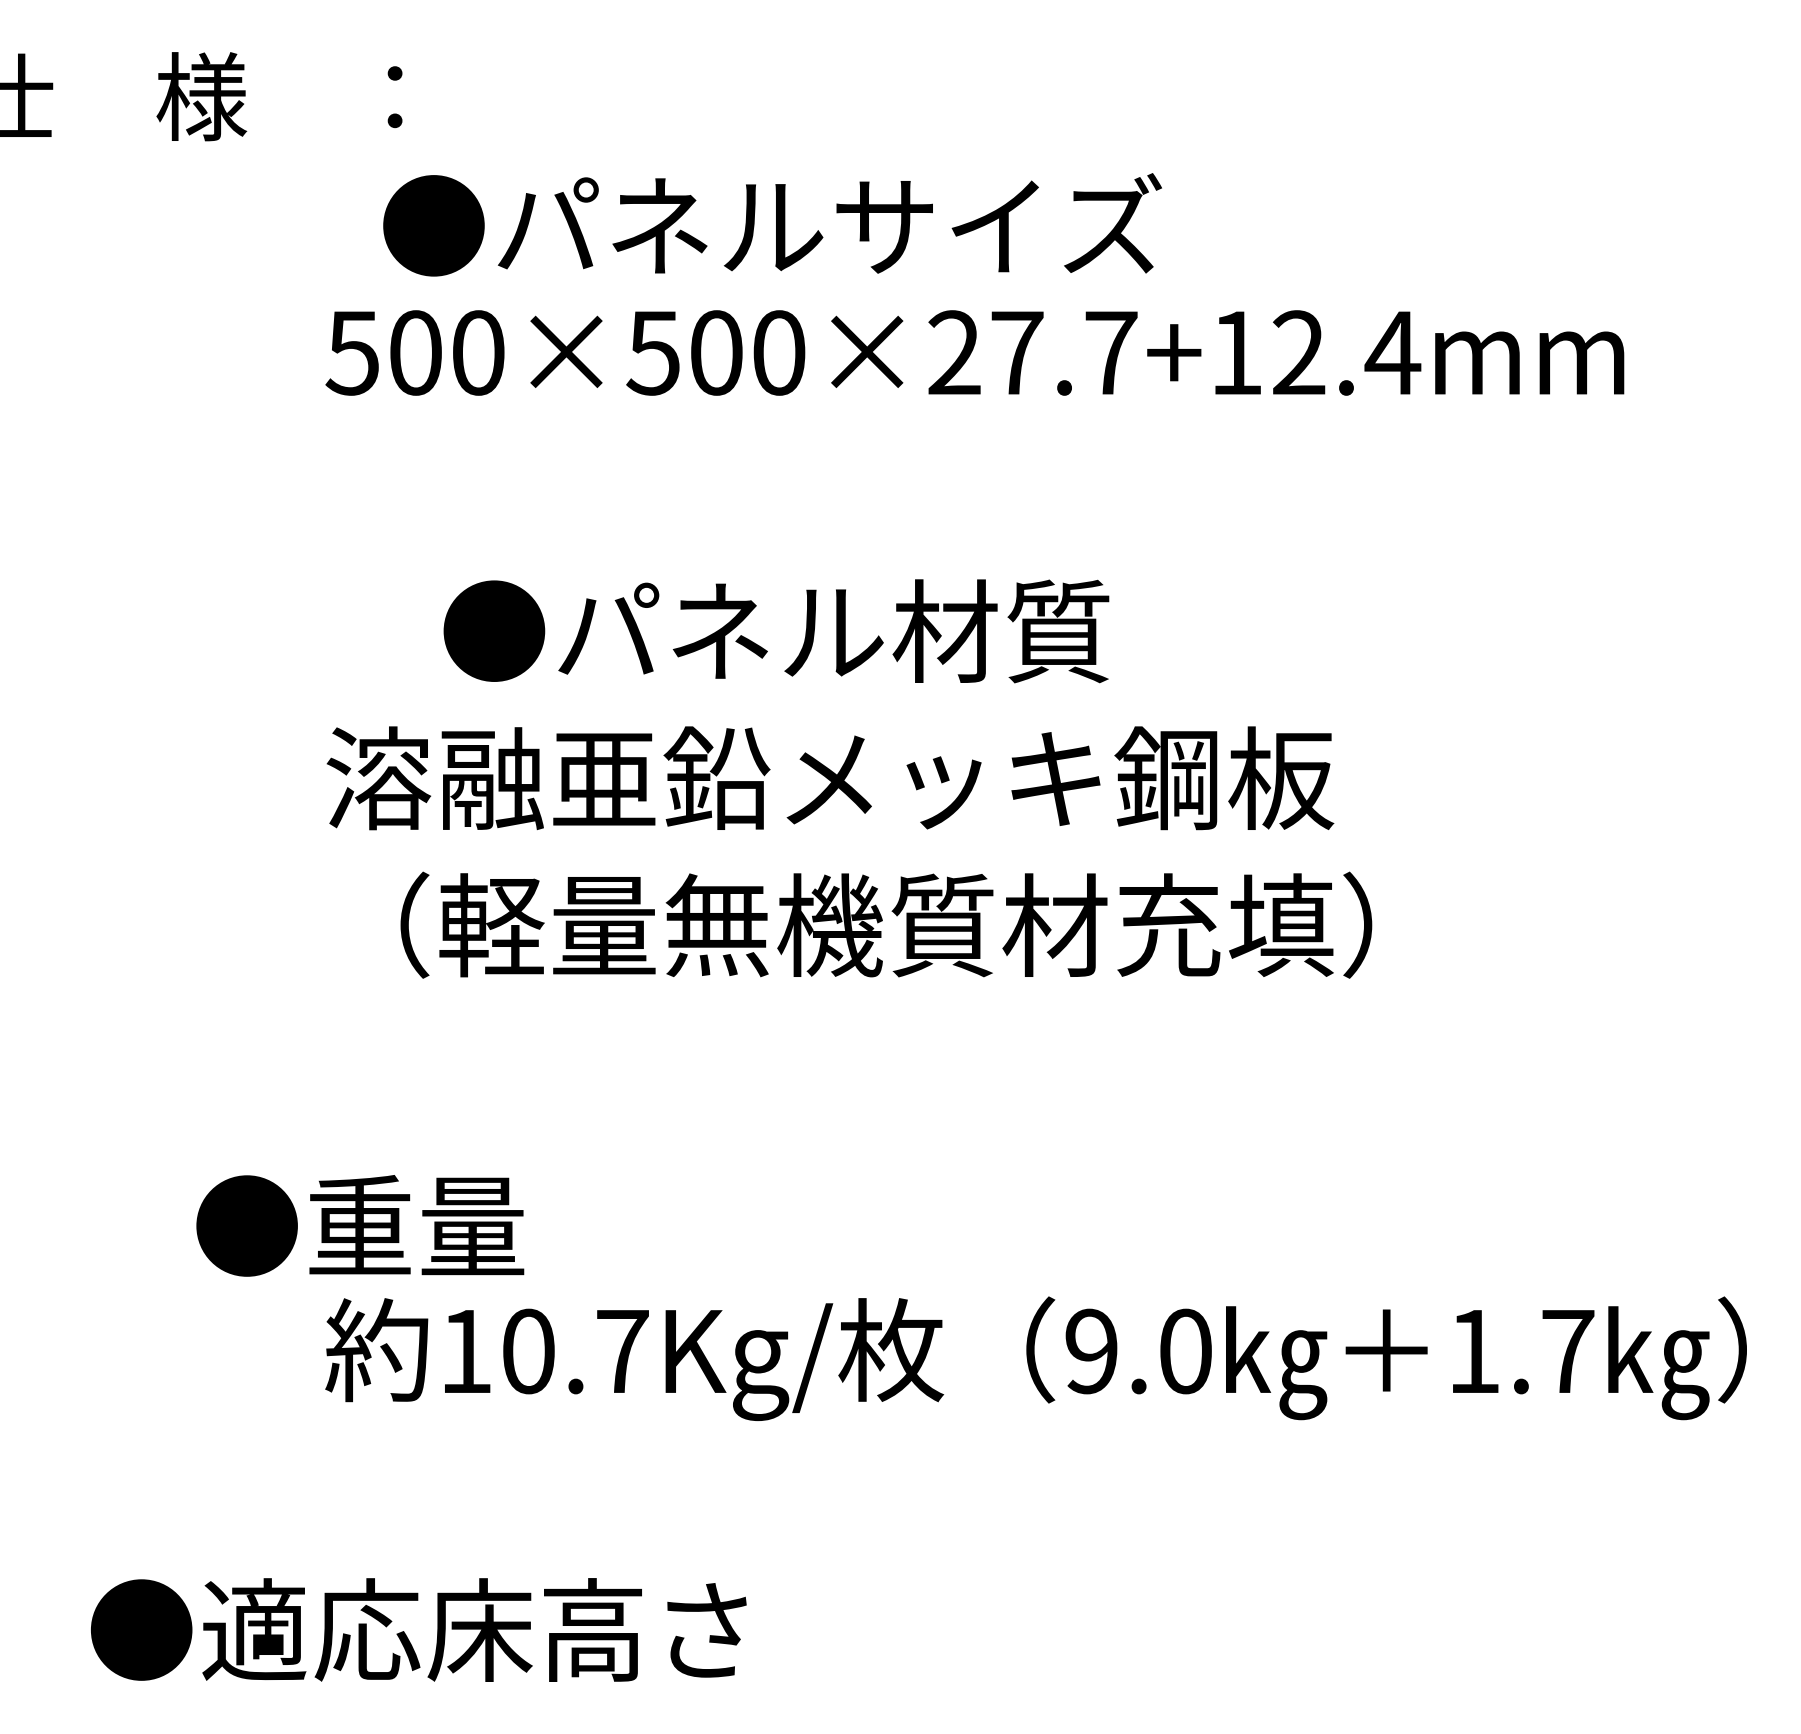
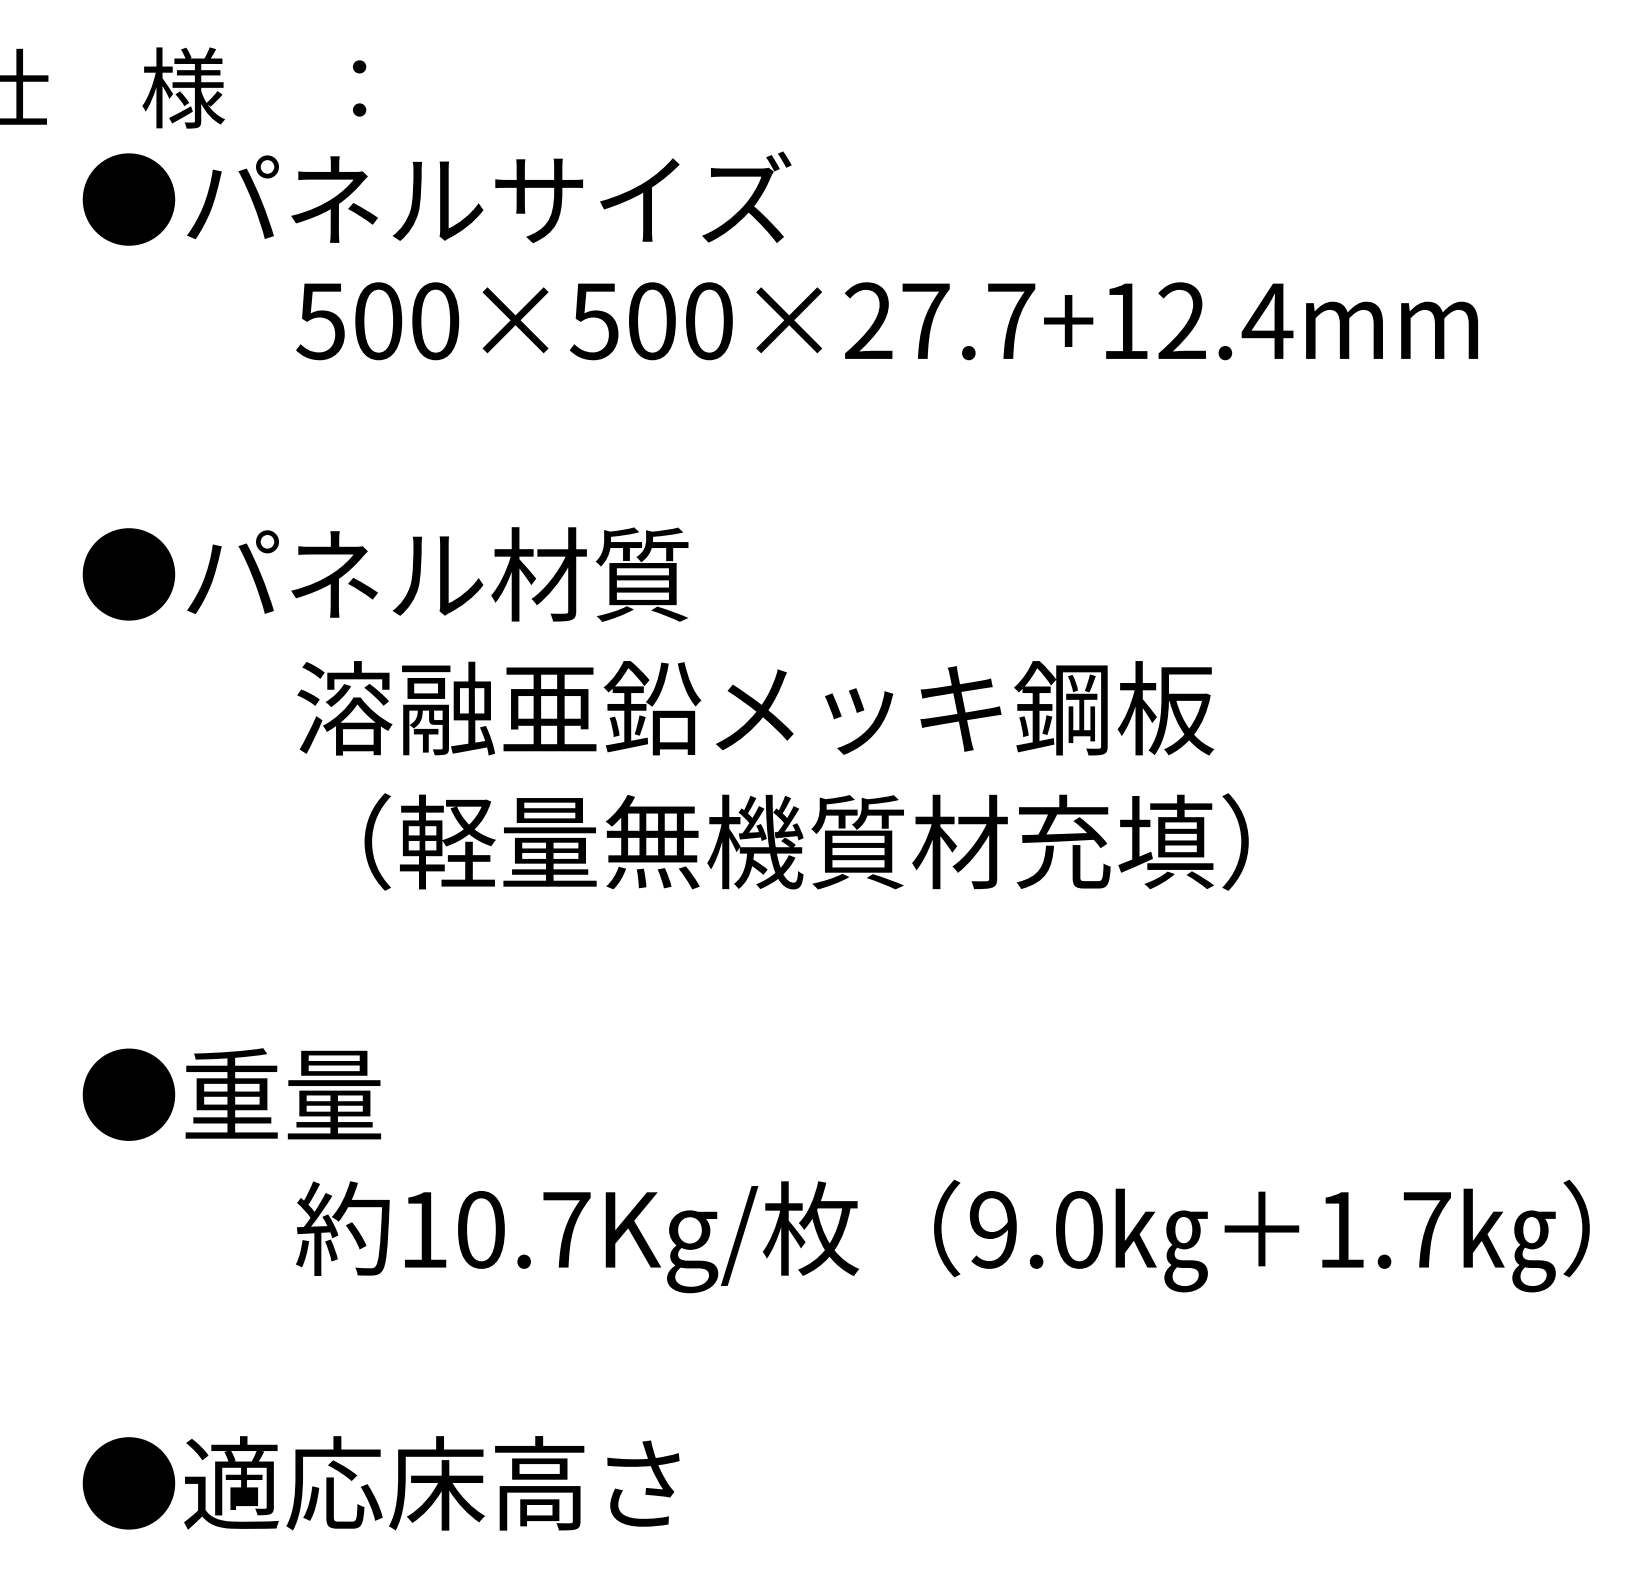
text: (771, 224) -> (436, 198), moved
text: (776, 631) -> (385, 574), moved
text: (359, 1225) -> (231, 1094), moved

